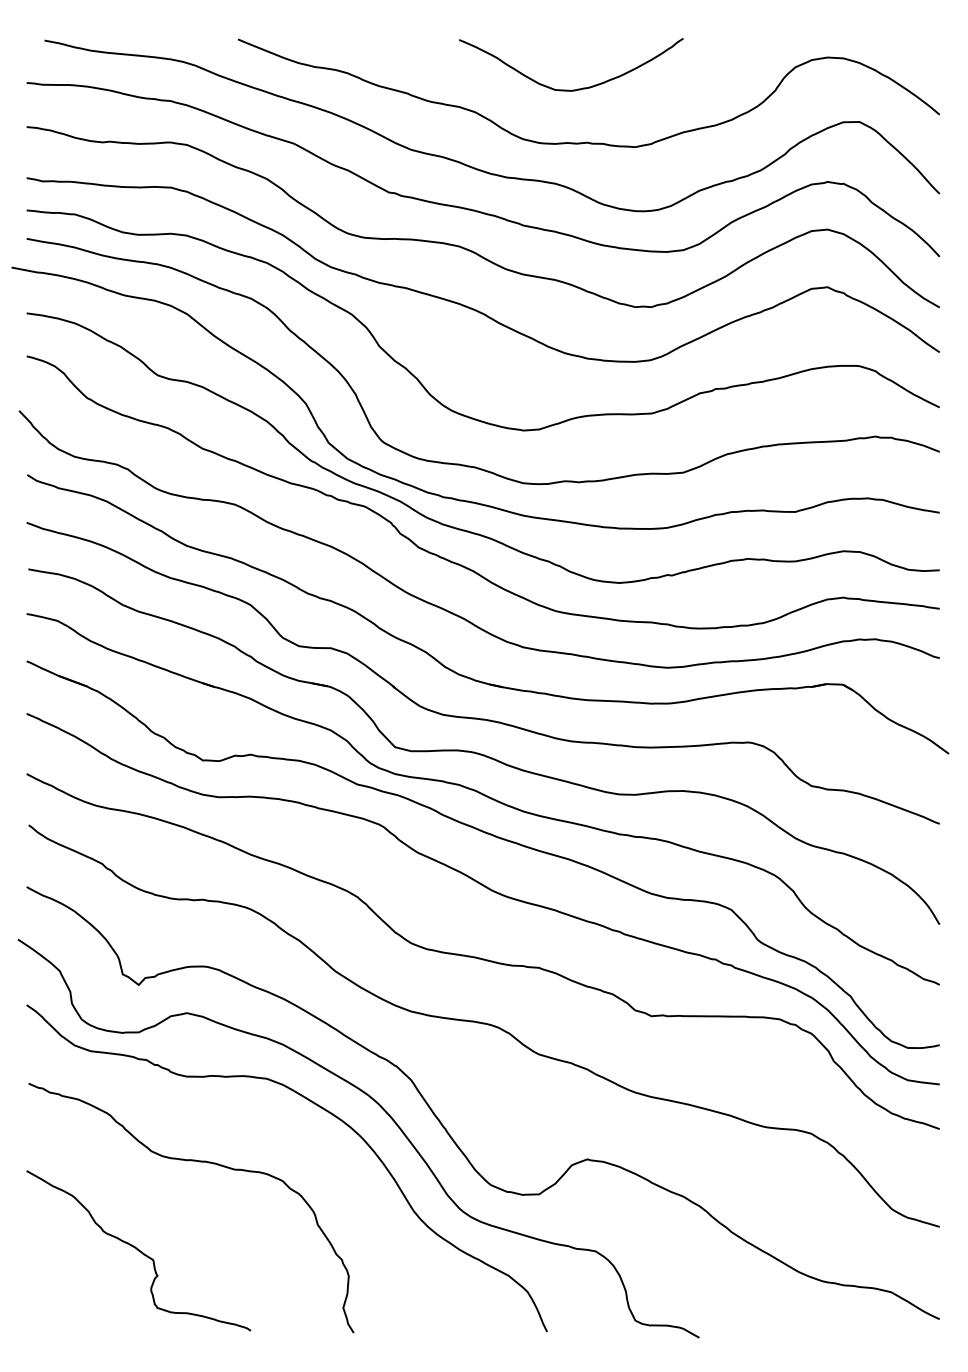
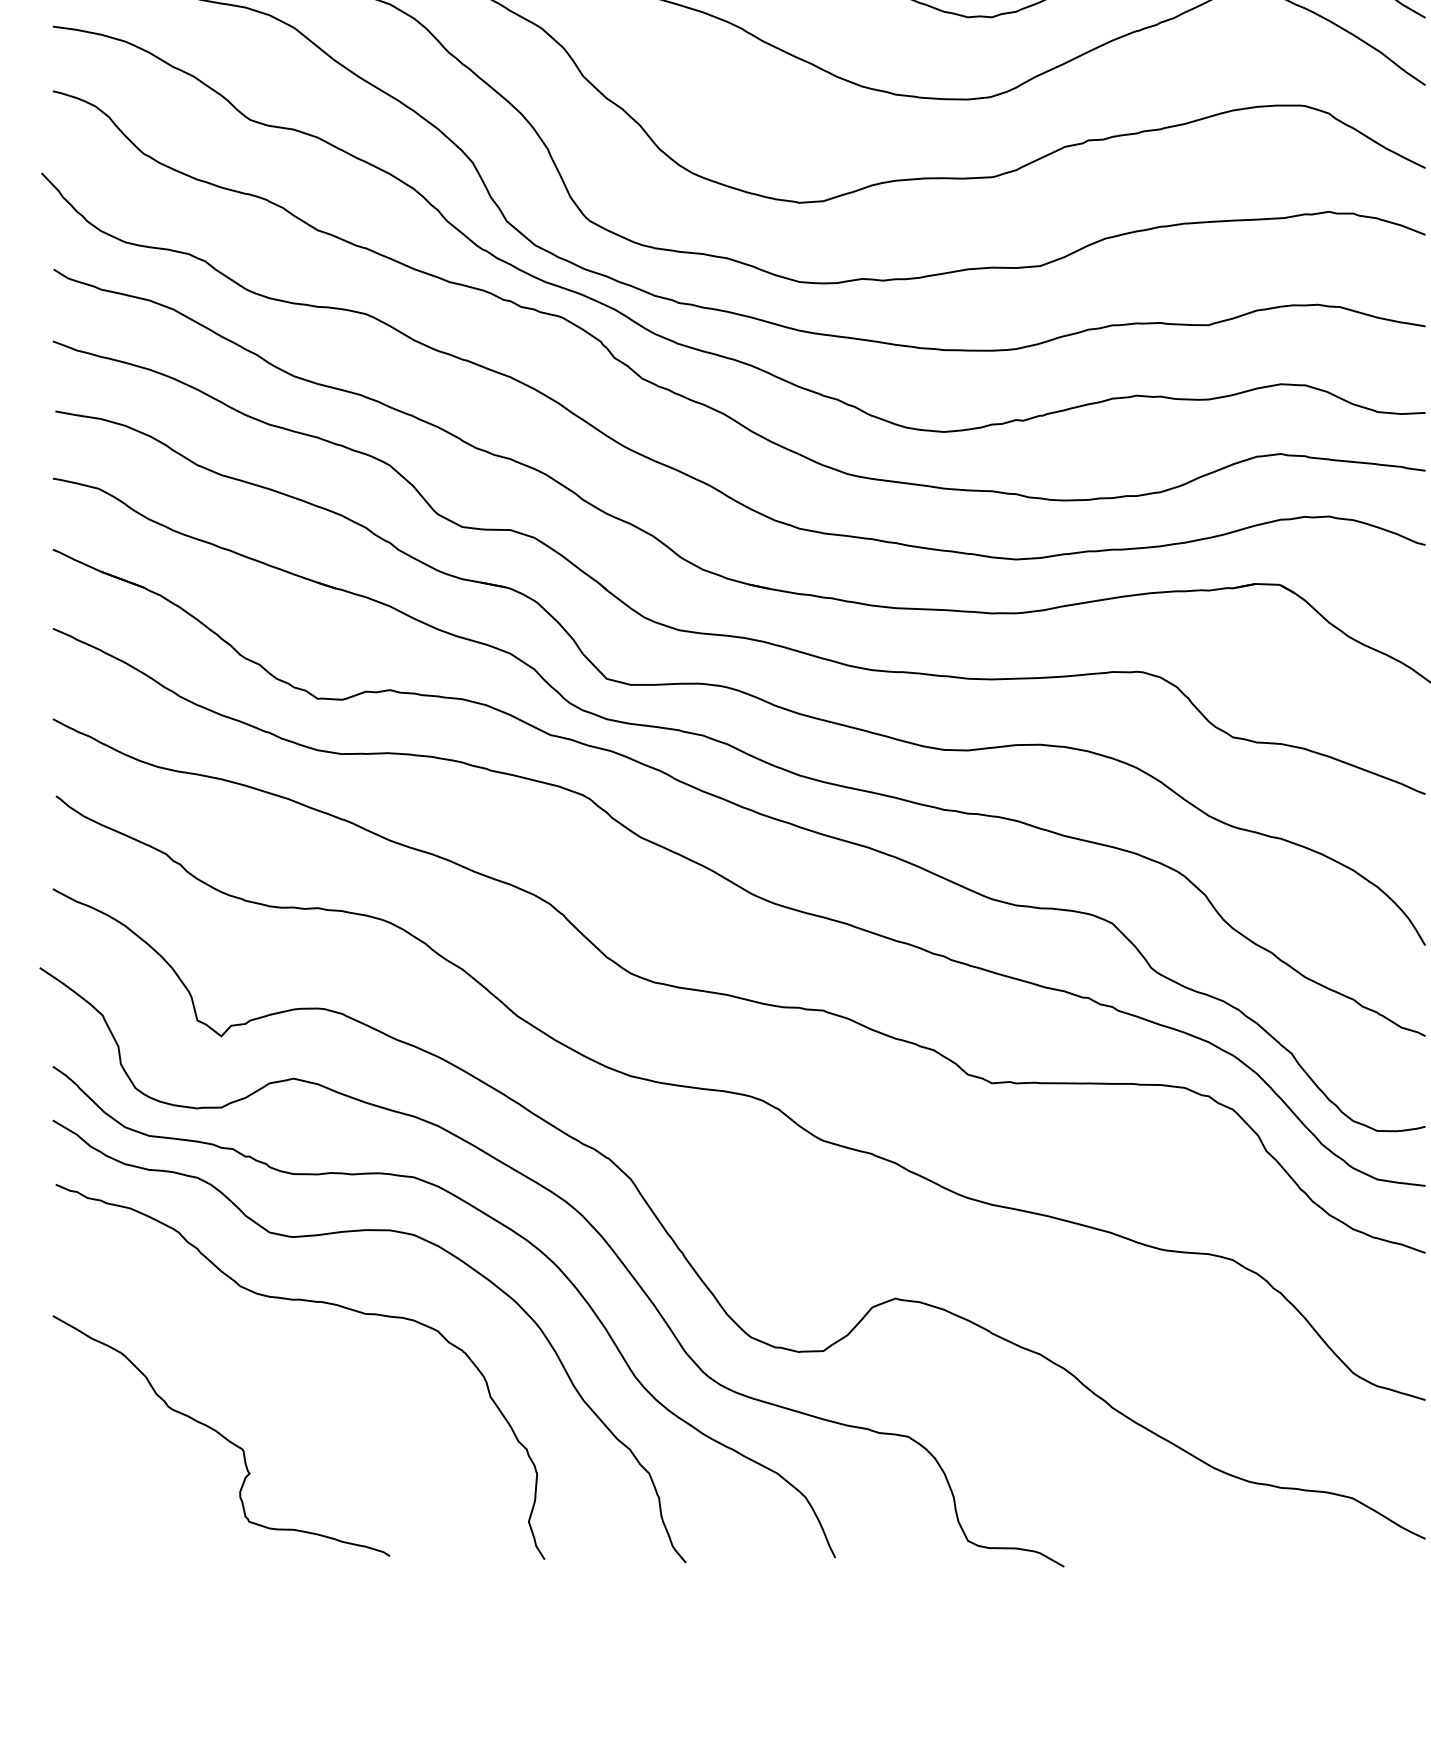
curve: (230, 1115) -> (359, 1232), added

